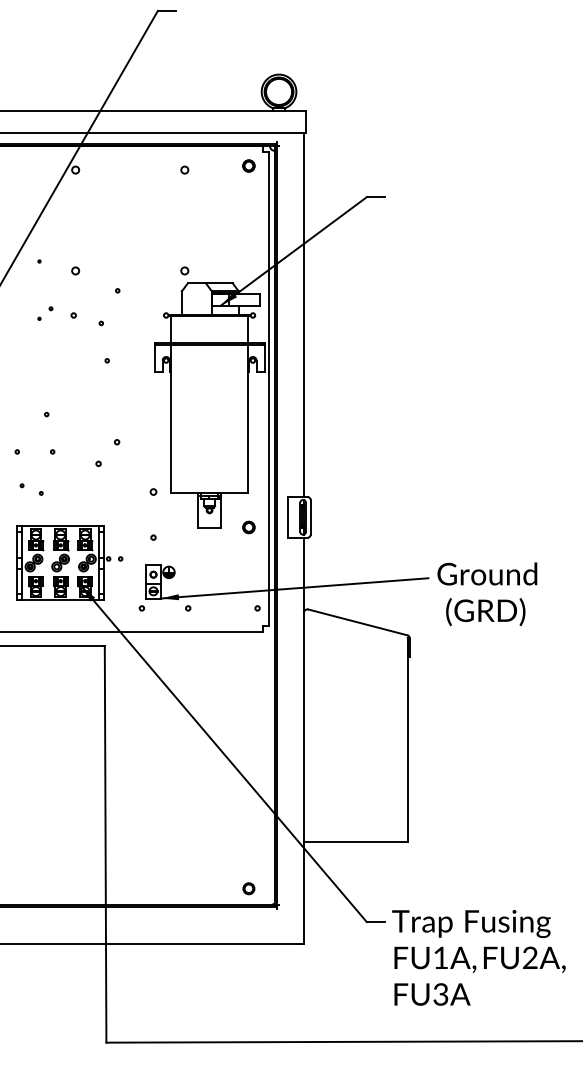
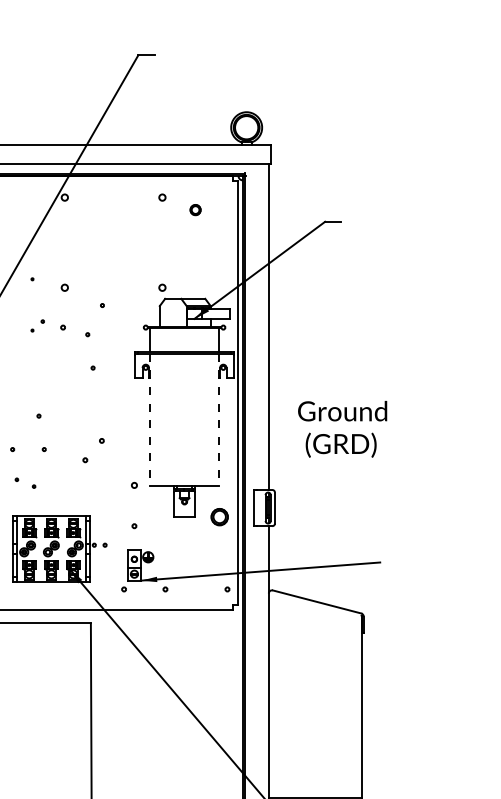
part: (248, 165) -> (195, 209), moved
line: (170, 419) -> (149, 420), solid -> dashed
line: (248, 419) -> (219, 420), solid -> dashed
part: (248, 527) -> (219, 517), size x1.6
text: (487, 594) -> (342, 429), moved

